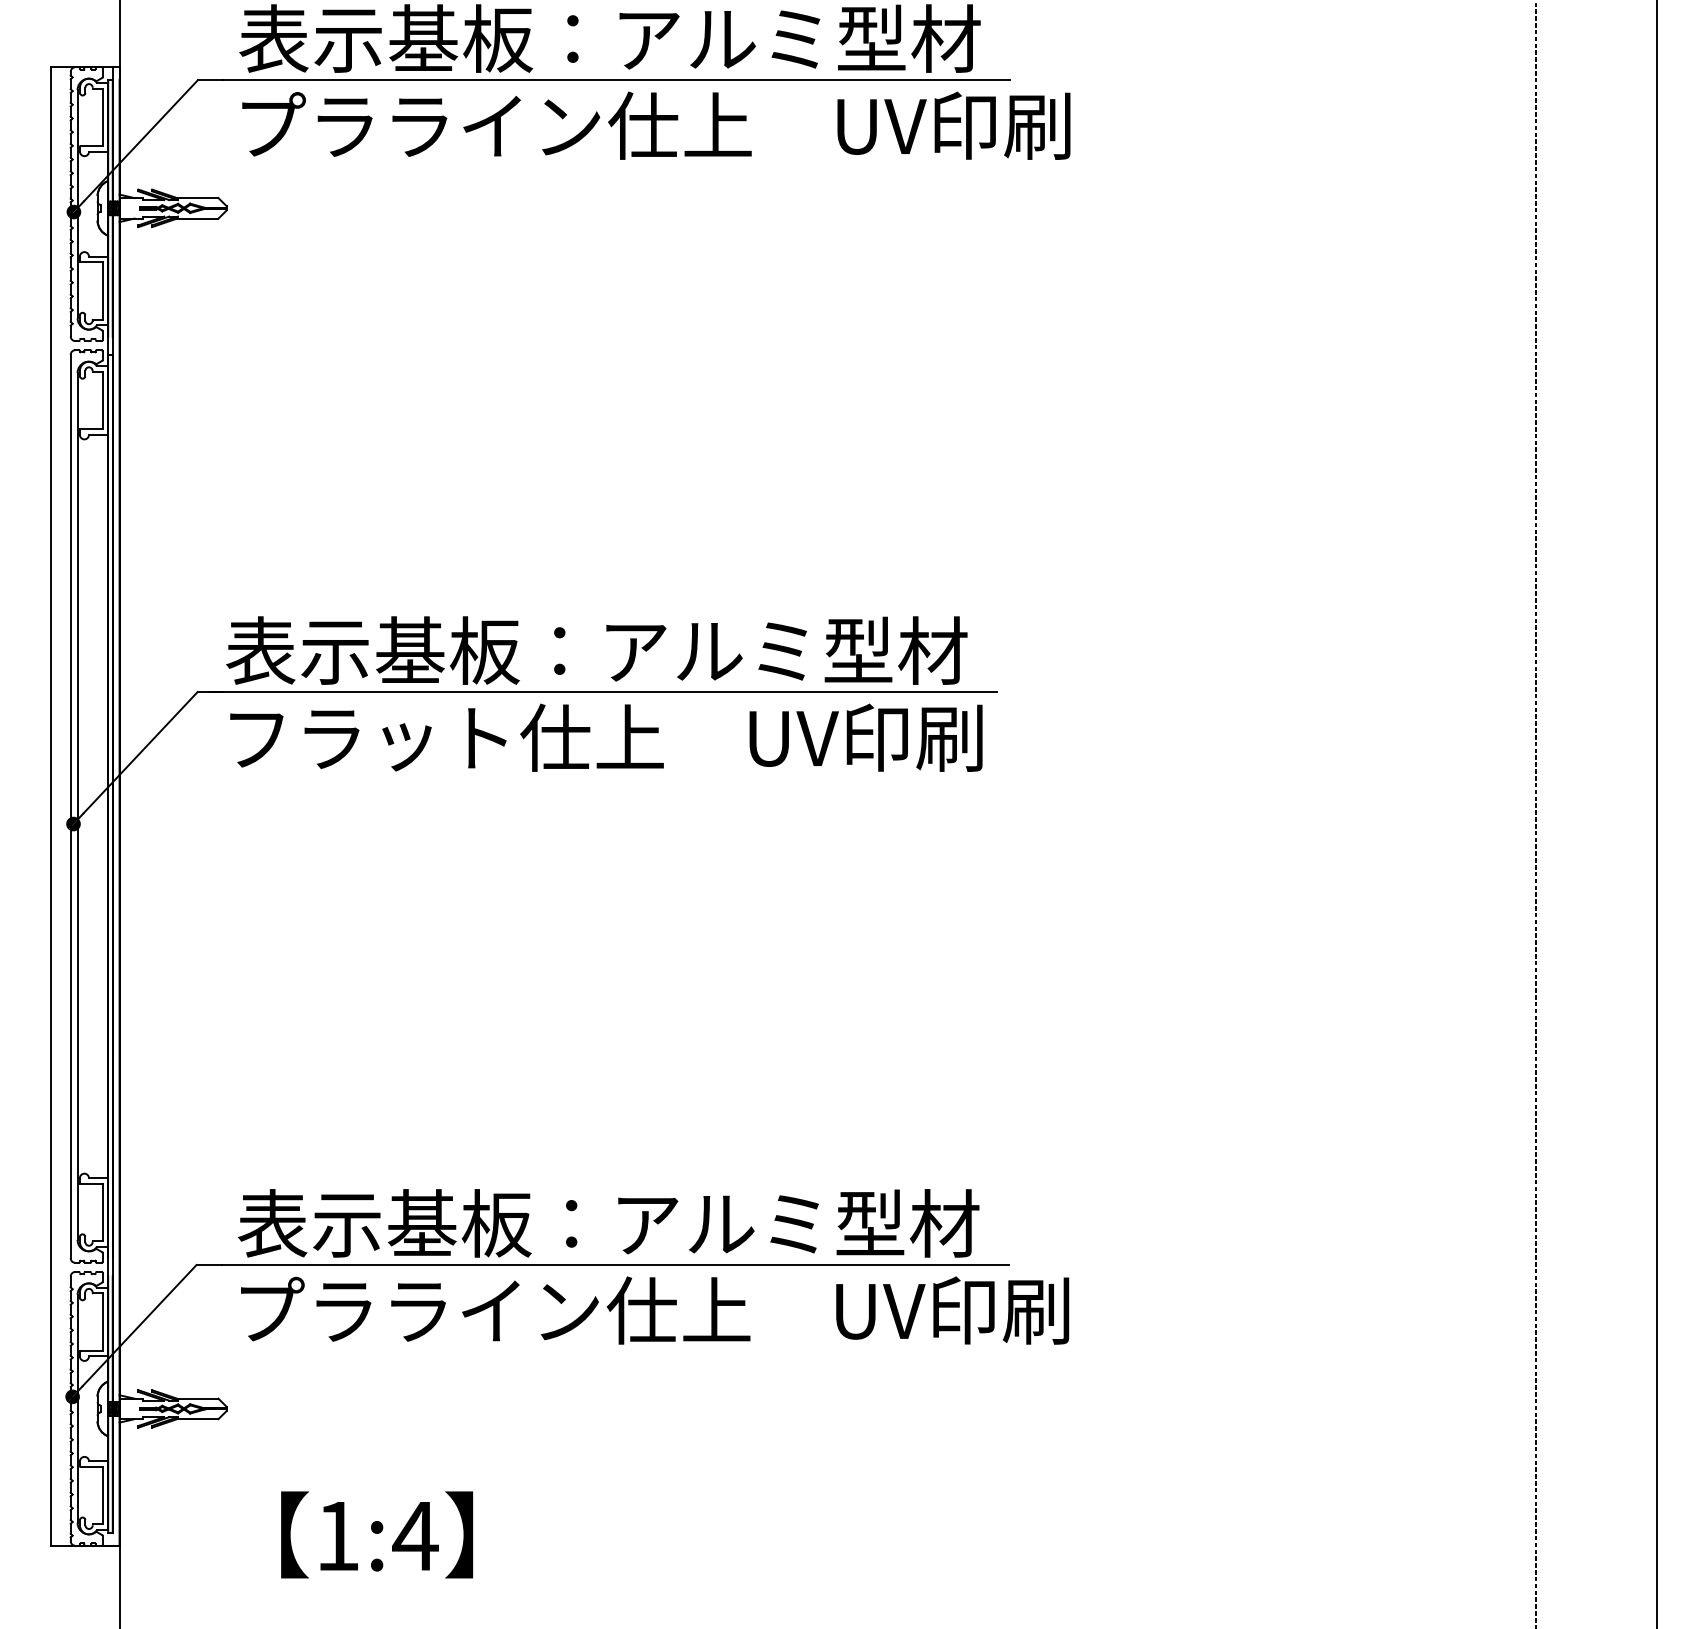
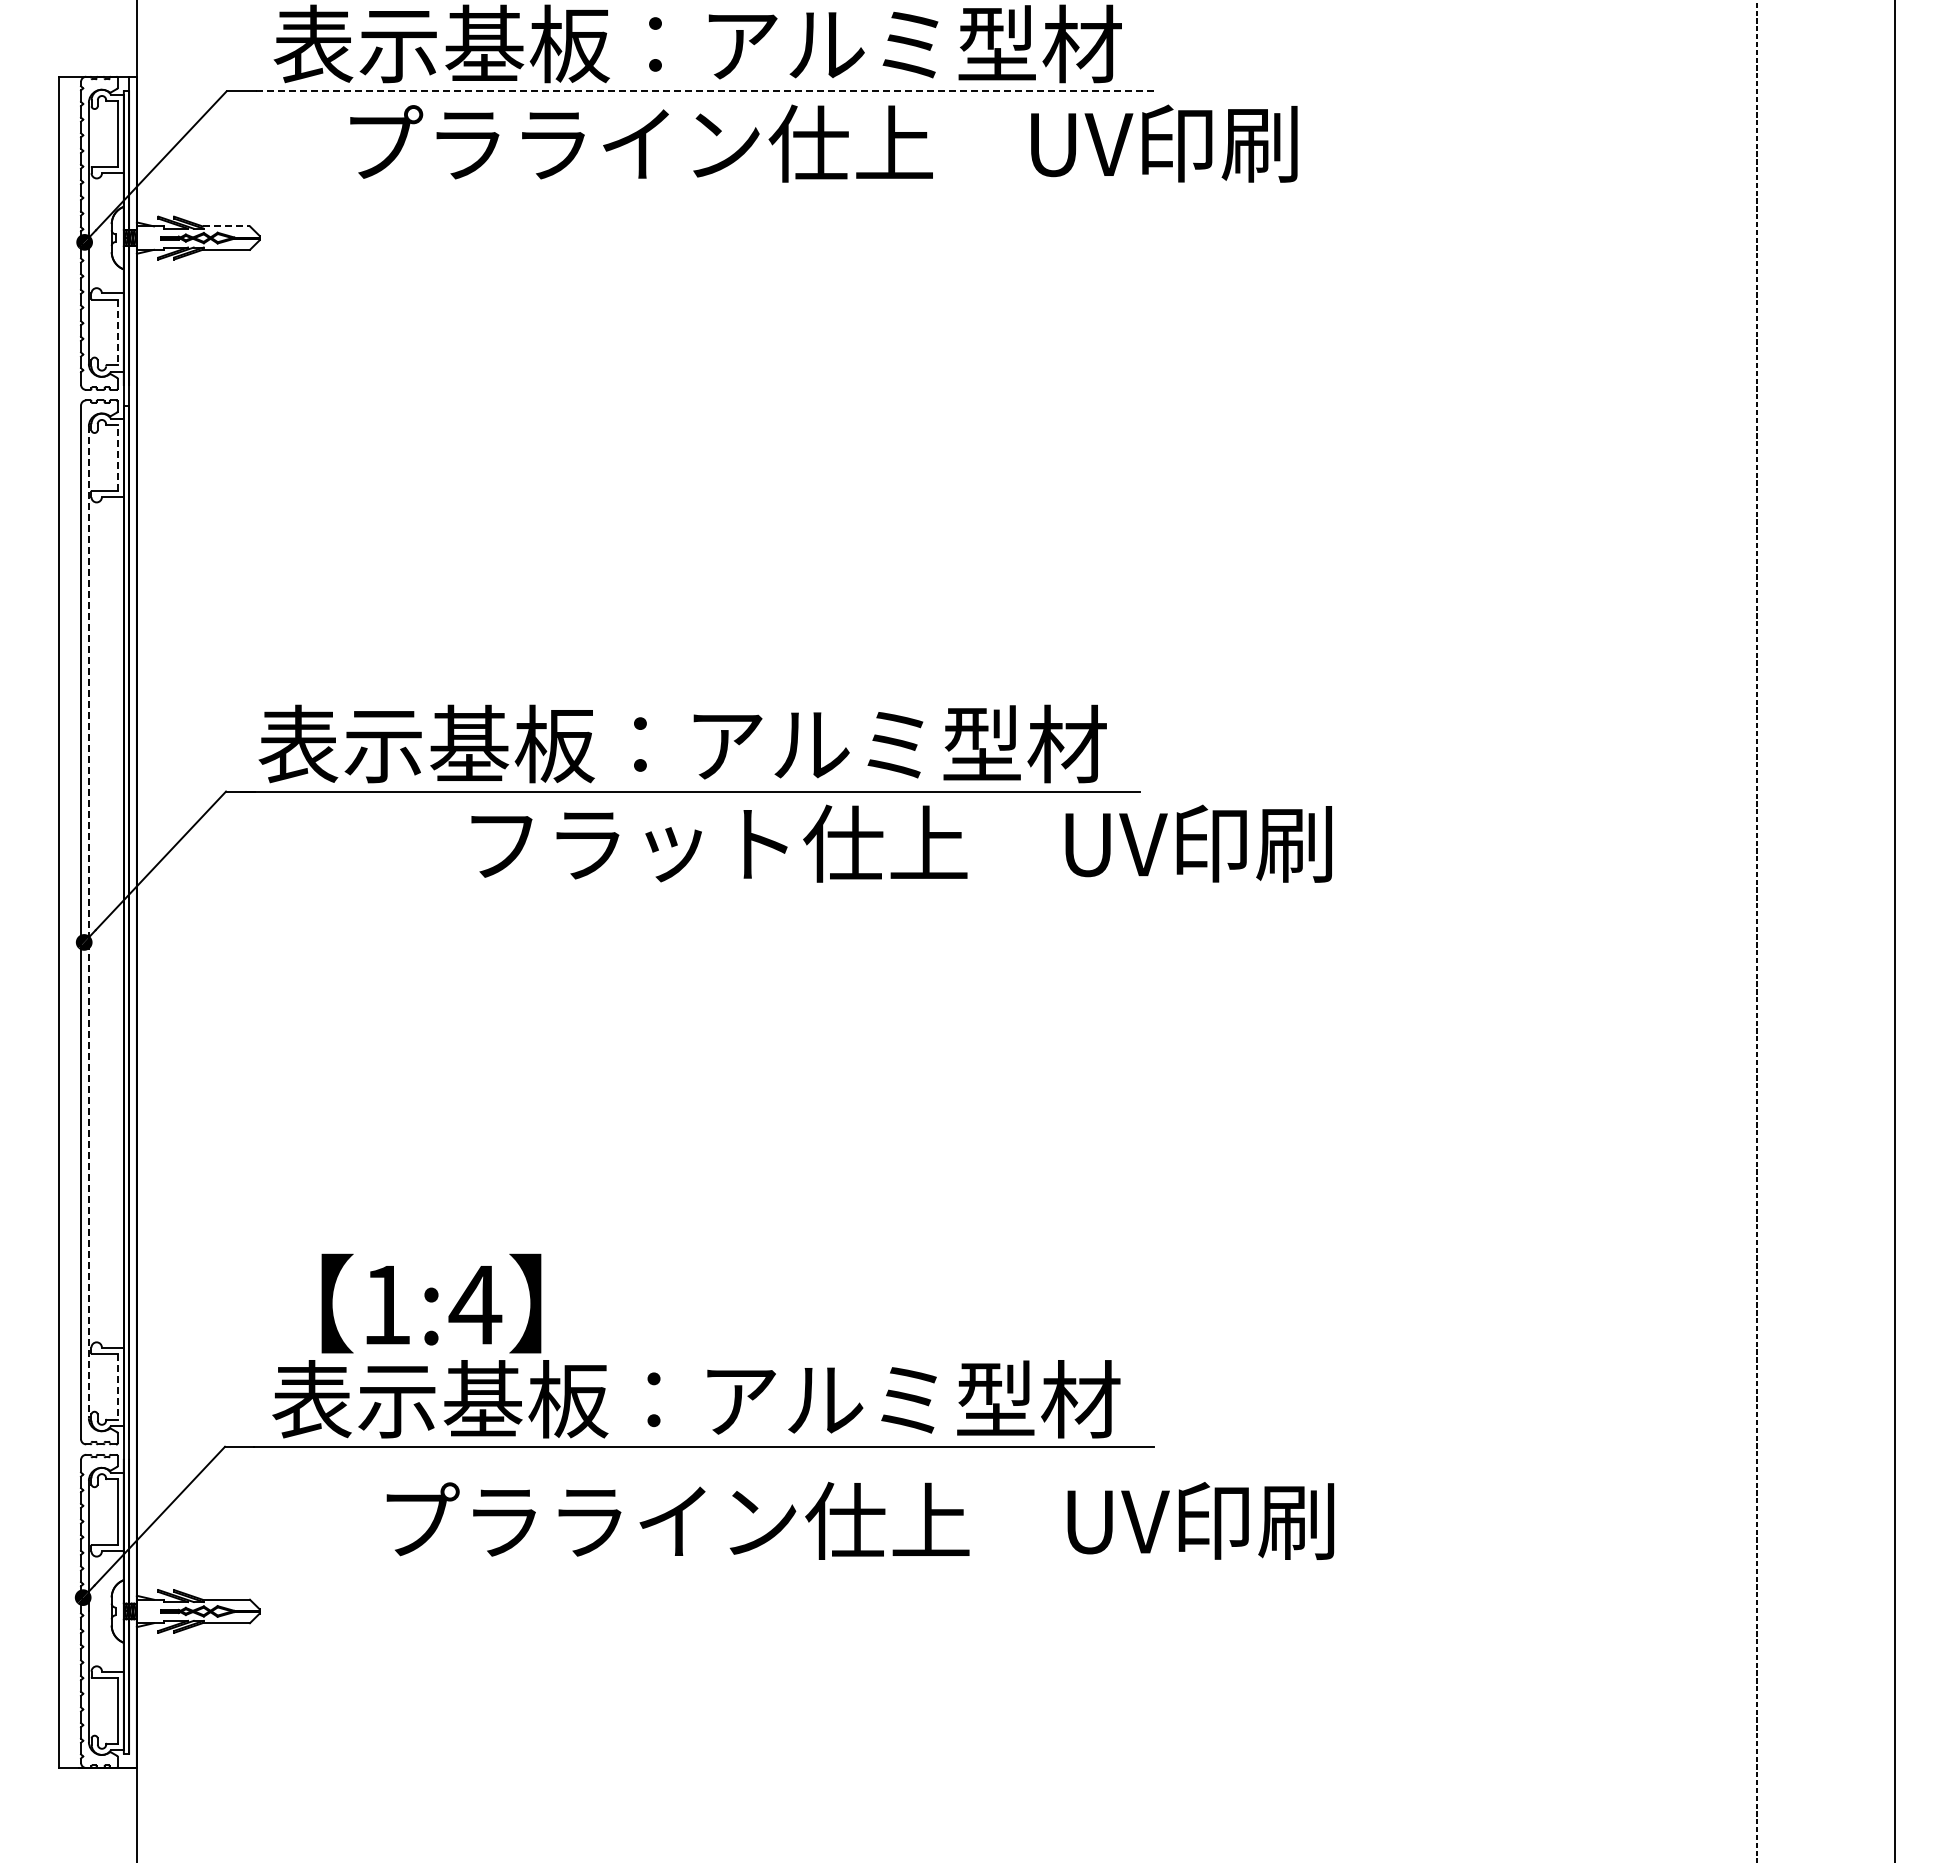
line: (616, 80) -> (705, 91), solid -> dashed
text: (655, 125) -> (823, 143), moved
line: (197, 198) -> (226, 226), solid -> dashed
line: (102, 290) -> (117, 332), solid -> dashed
line: (102, 401) -> (117, 458), solid -> dashed
text: (606, 737) -> (901, 843), moved
line: (77, 806) -> (88, 922), solid -> dashed
line: (102, 1212) -> (117, 1386), solid -> dashed
text: (655, 1310) -> (860, 1520), moved
text: (377, 1534) -> (431, 1303), moved

